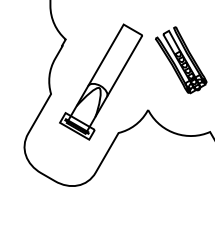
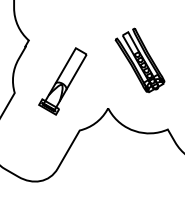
part: (100, 81) -> (62, 80), size x0.6

